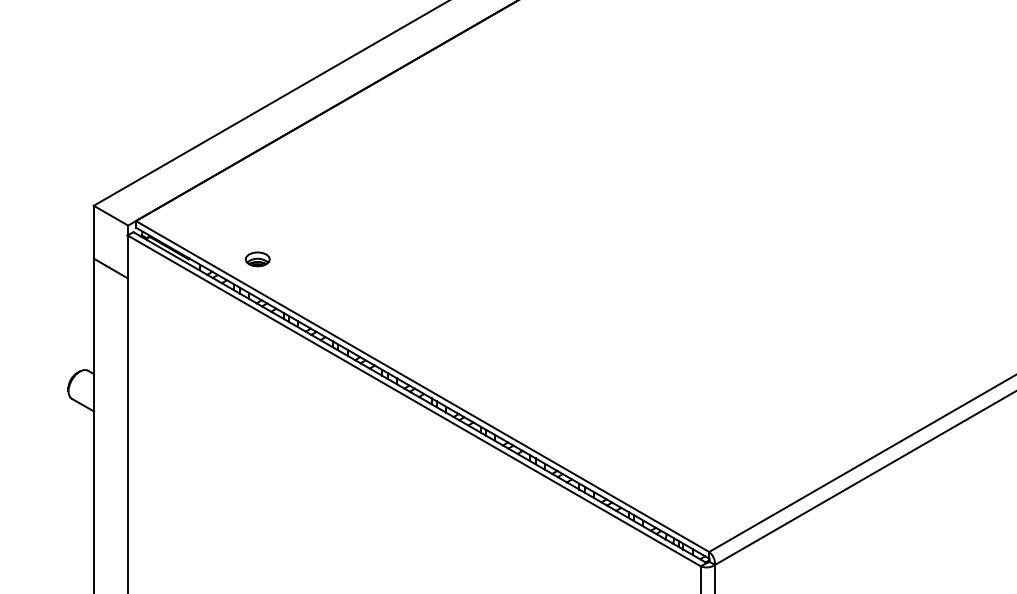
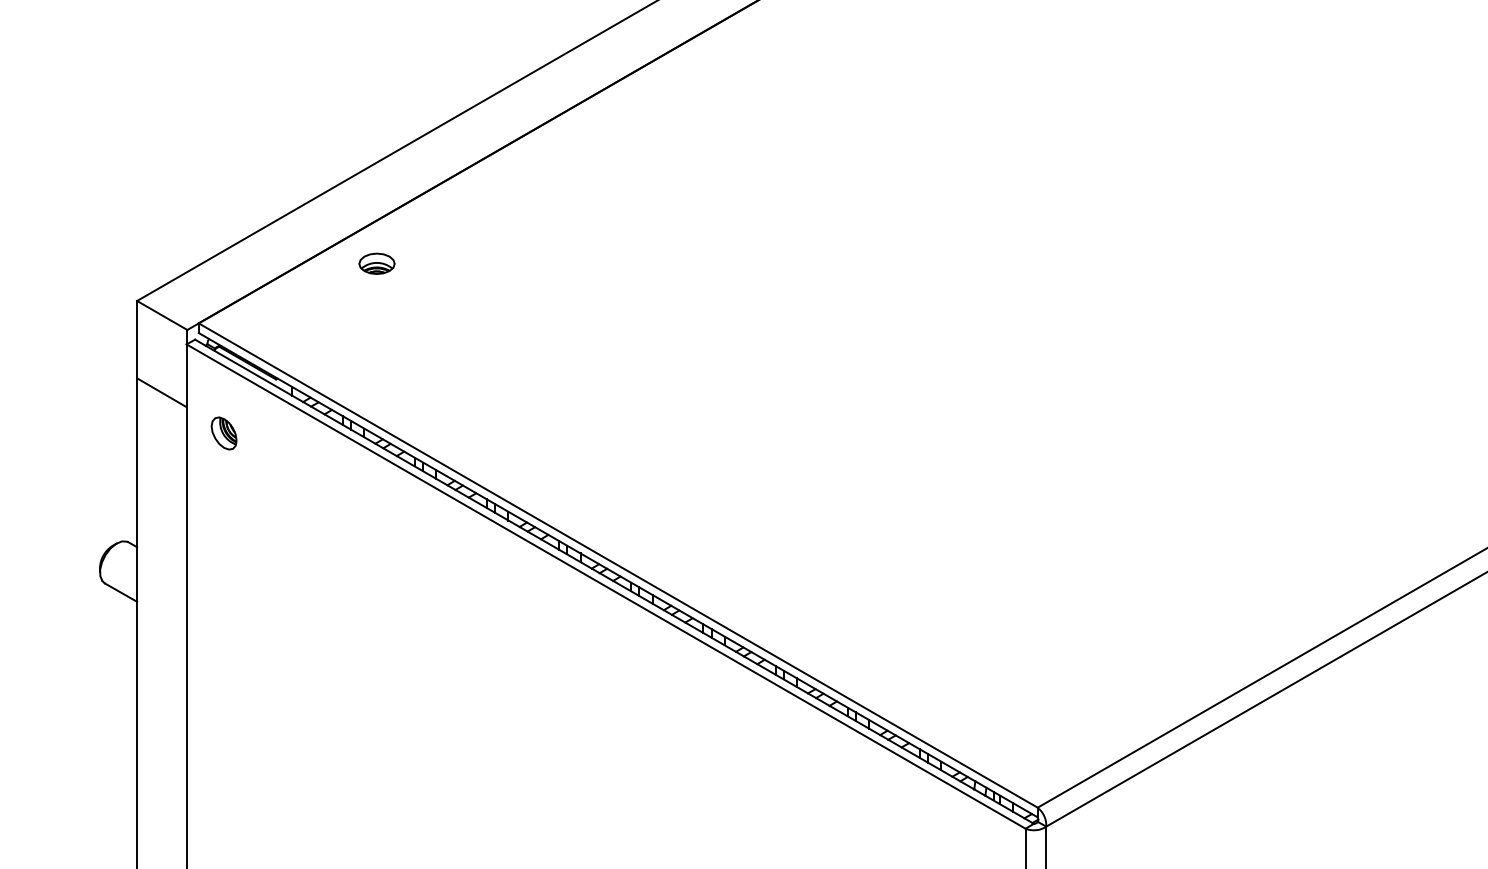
part: (257, 259) -> (376, 264), moved
part: (152, 296) -> (222, 433), added

